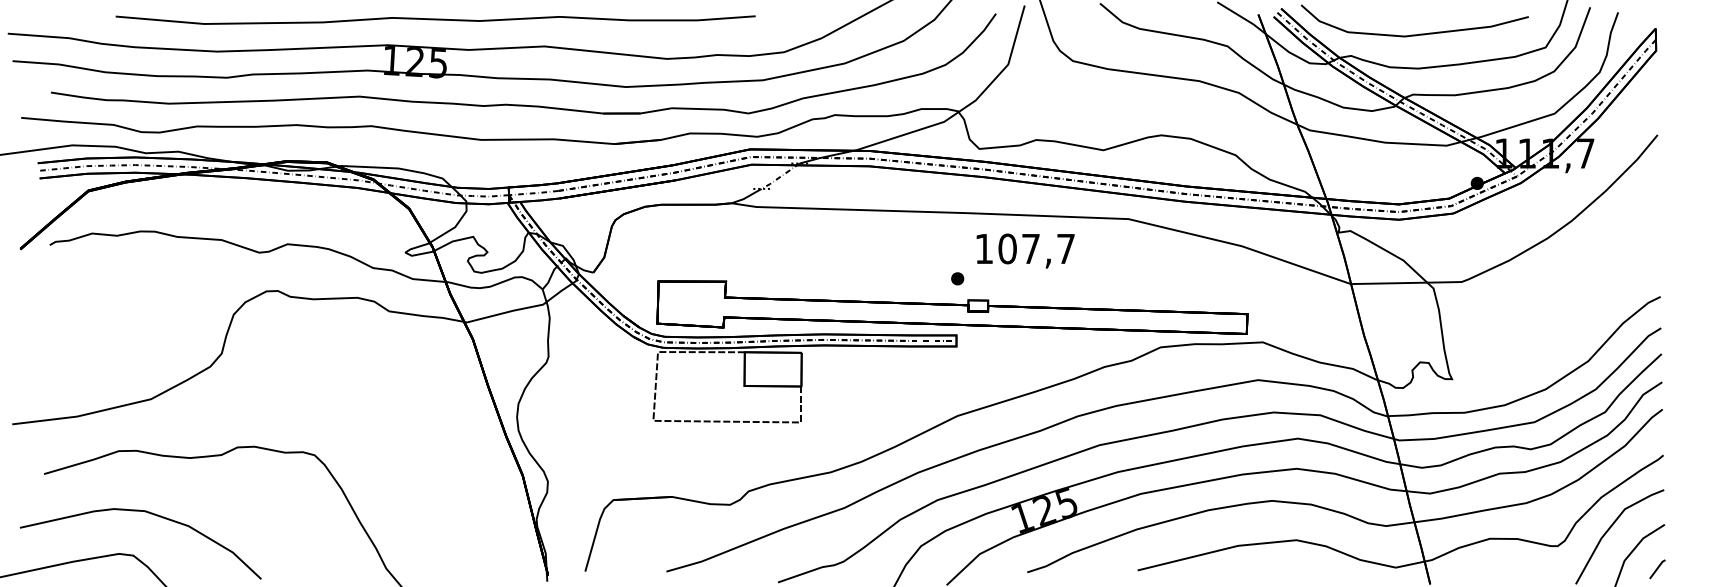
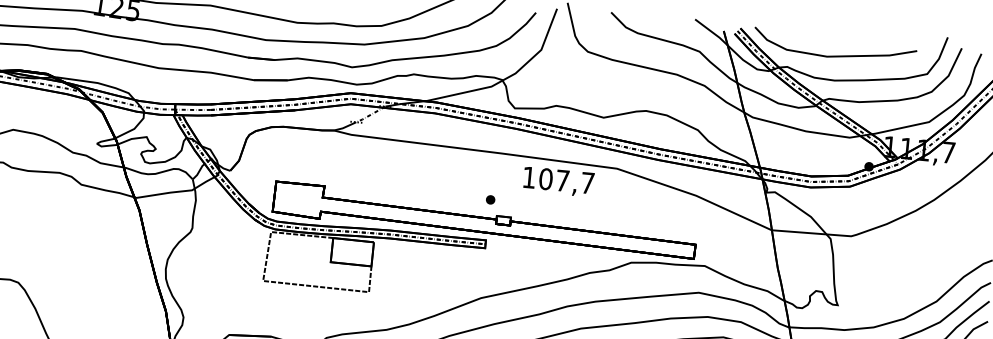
text: (1025, 250) -> (558, 181), moved

